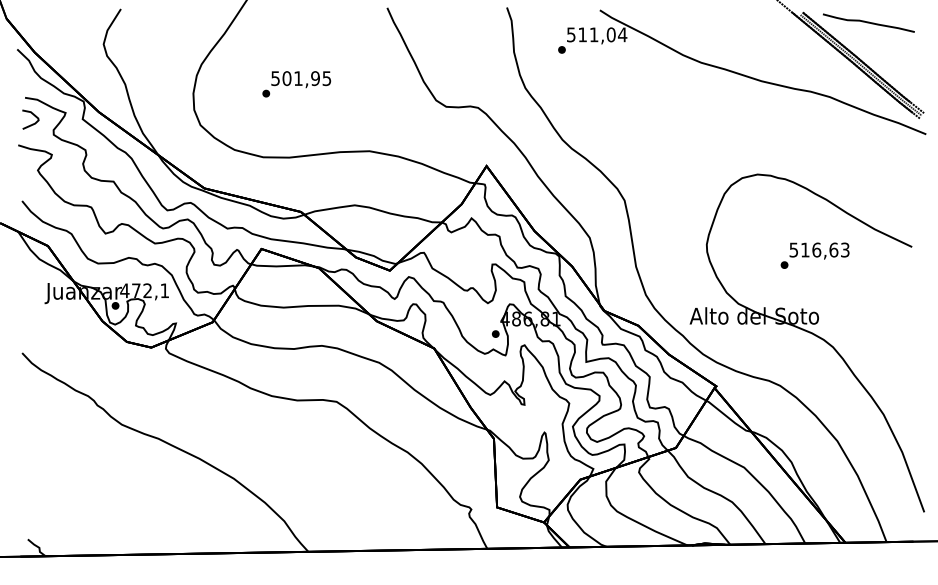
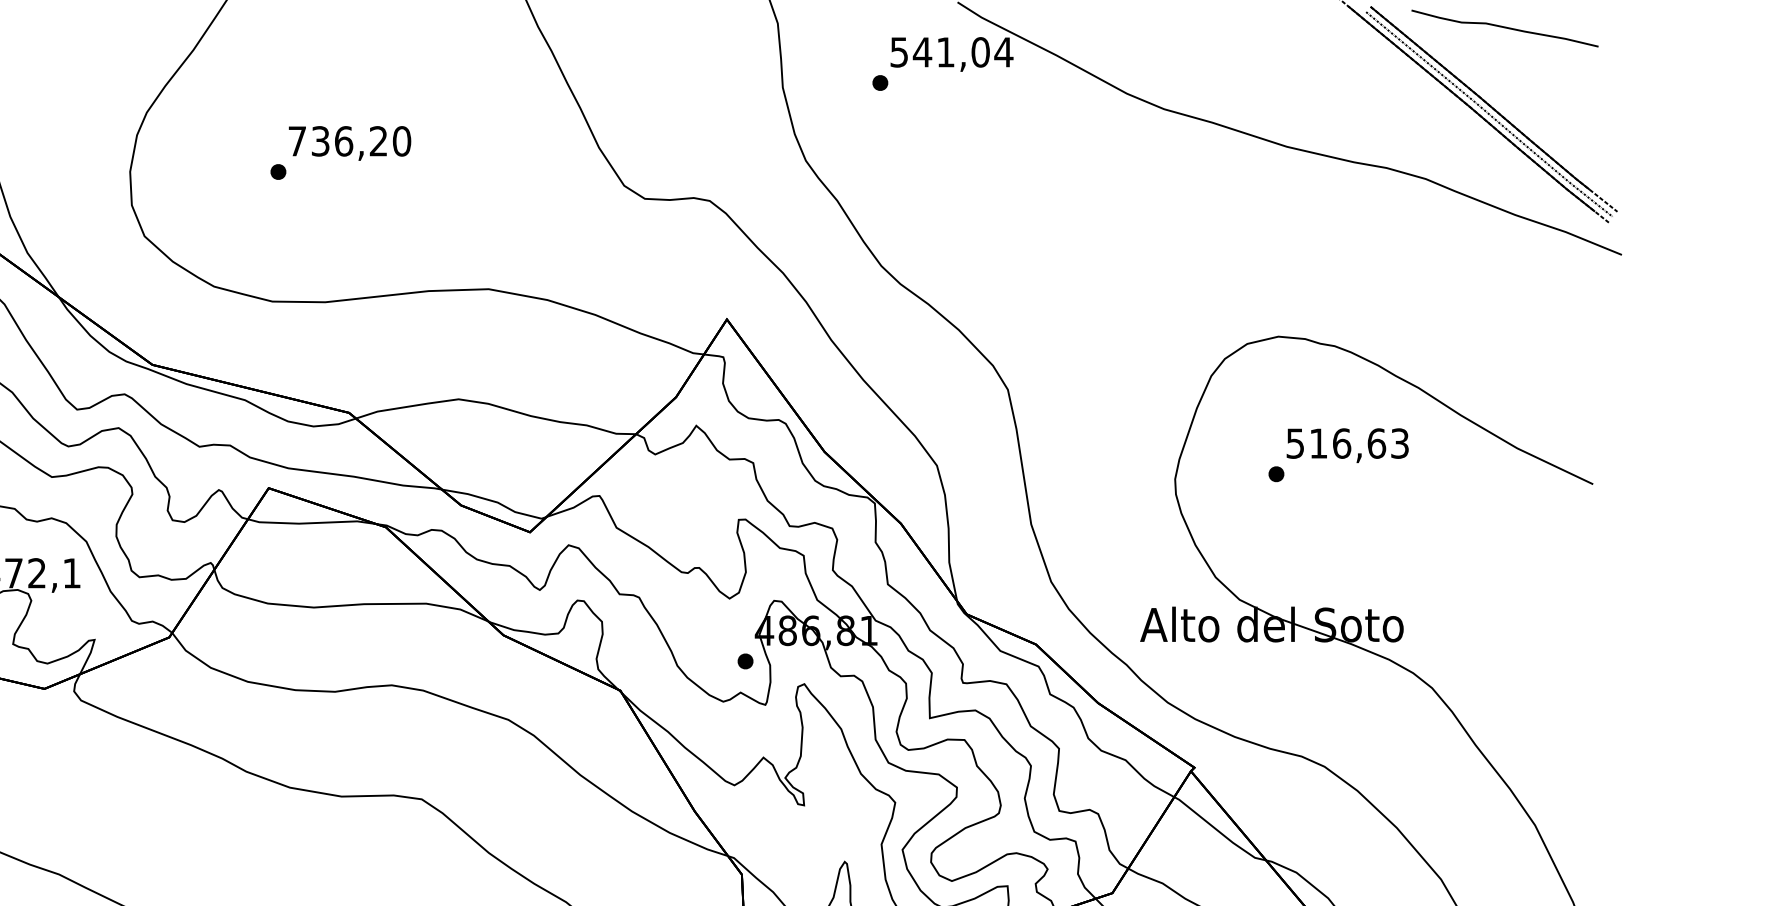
text: (582, 34) -> (922, 51), 511,04 -> 541,04
text: (301, 78) -> (350, 141), 501,95 -> 736,20
text: (814, 255) -> (1337, 454), moved

